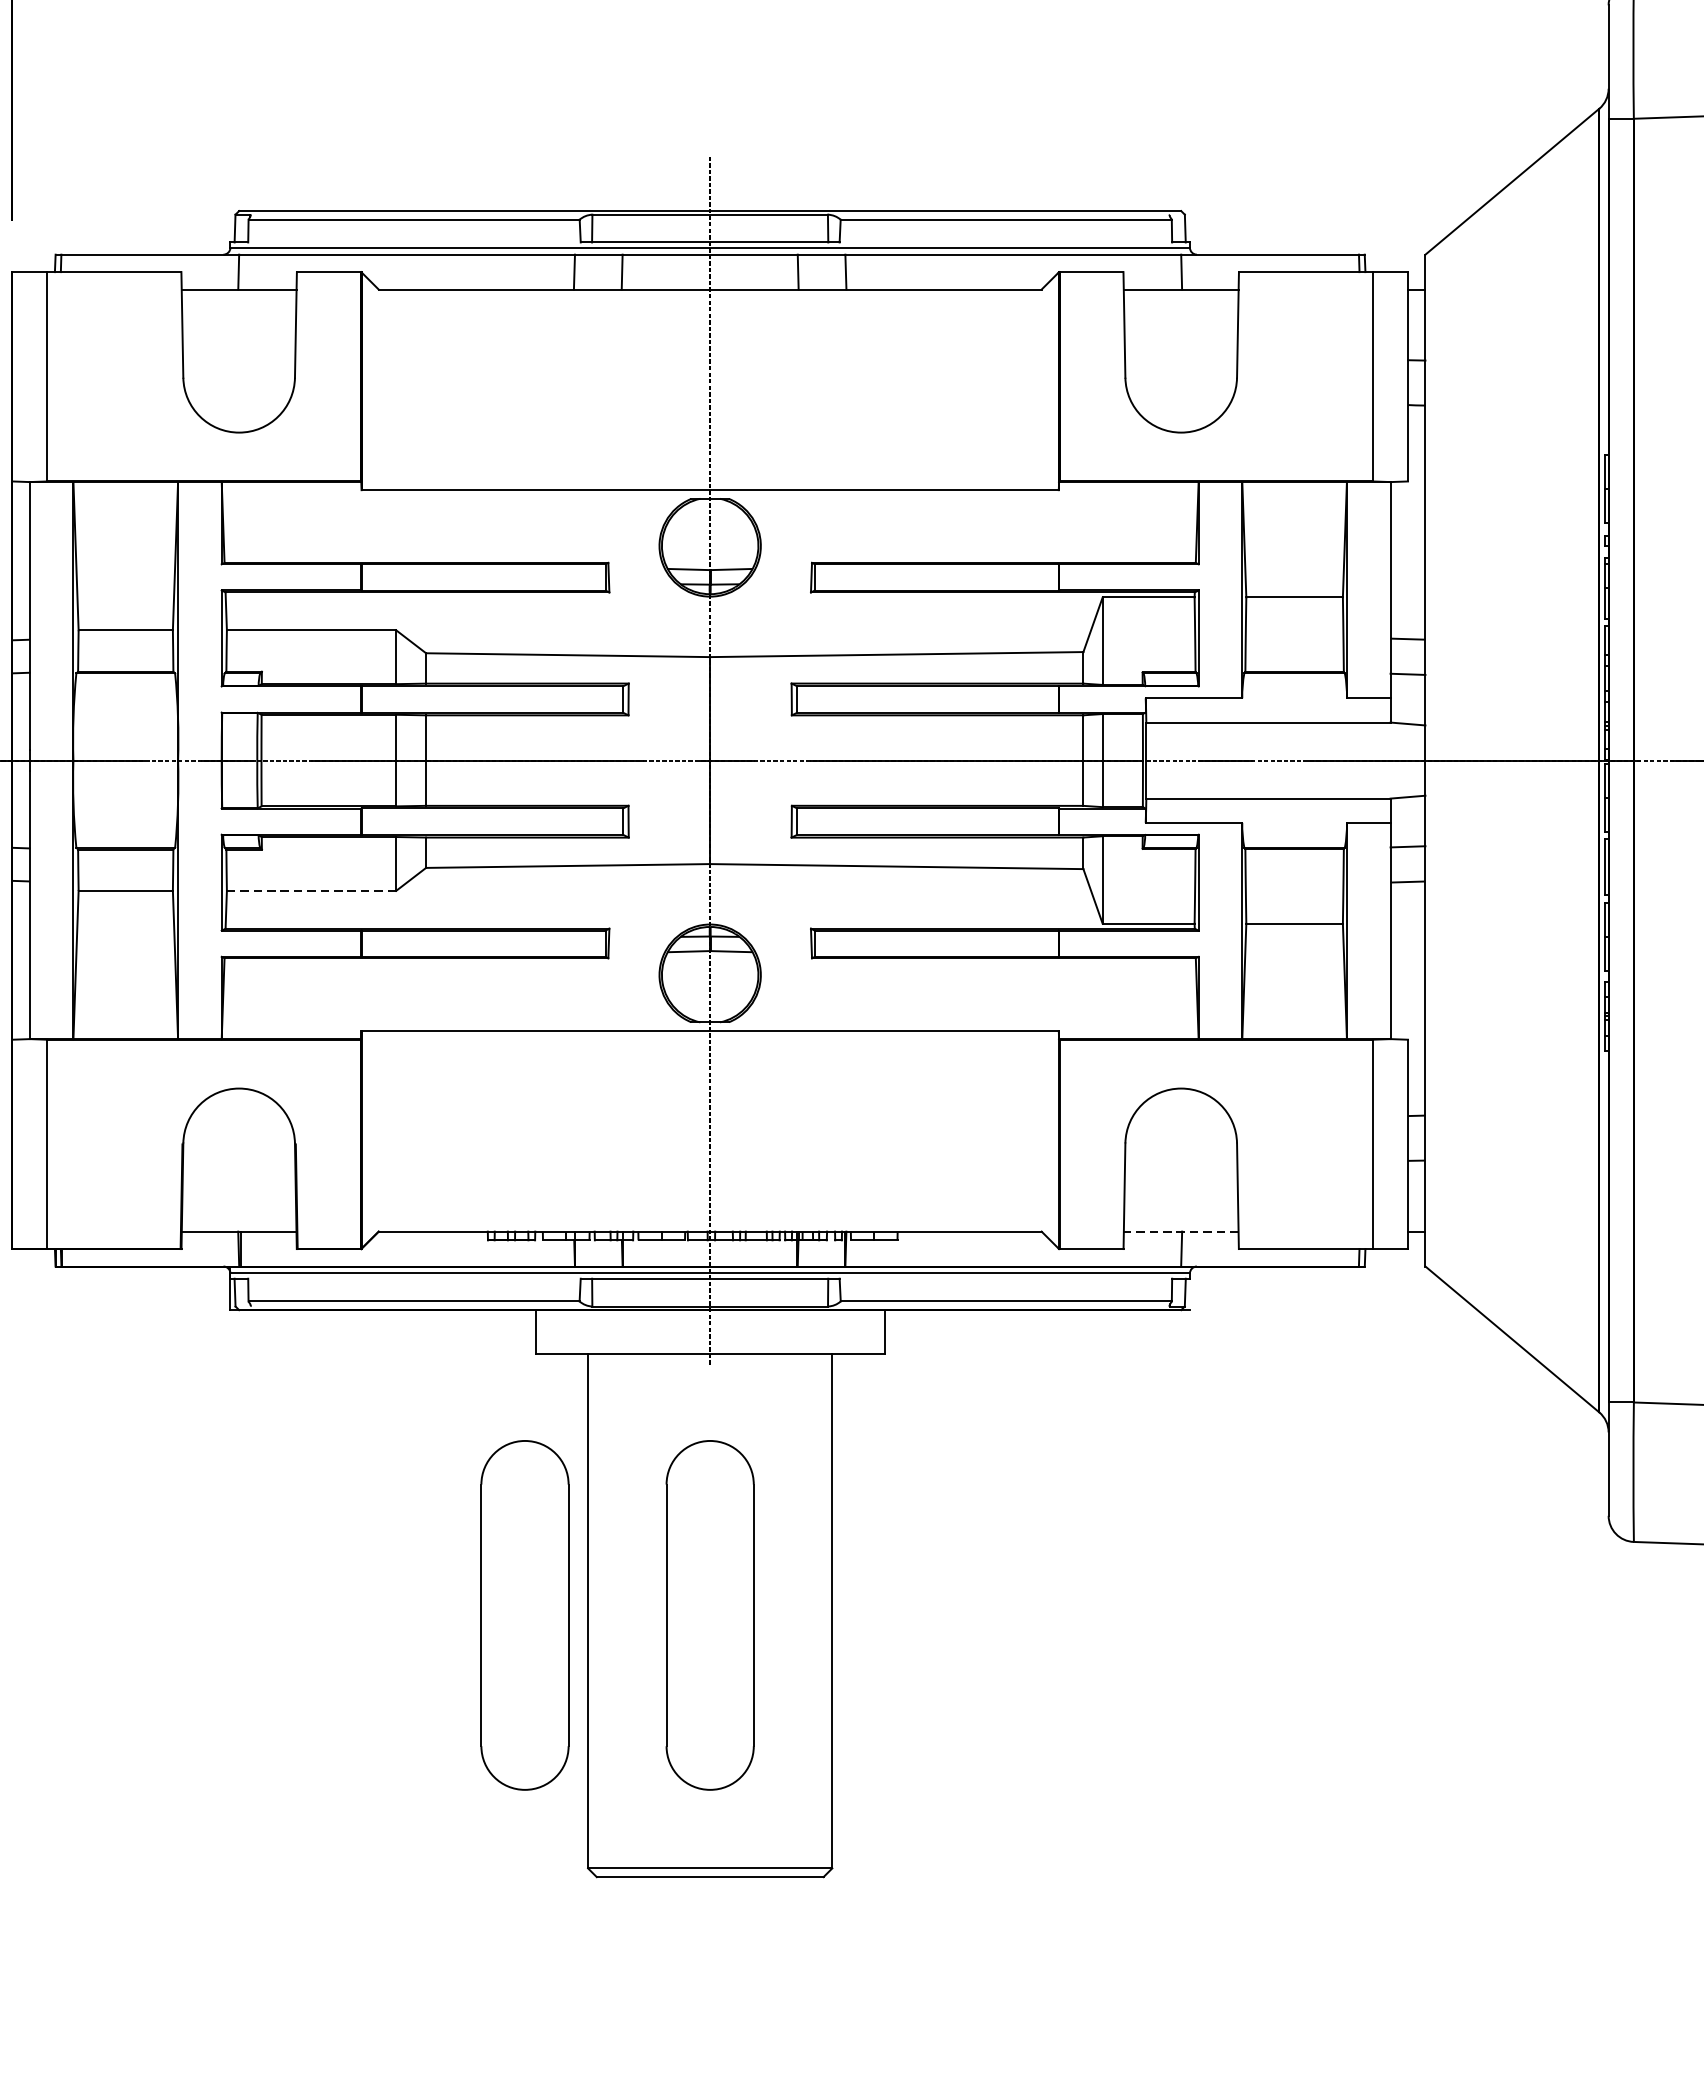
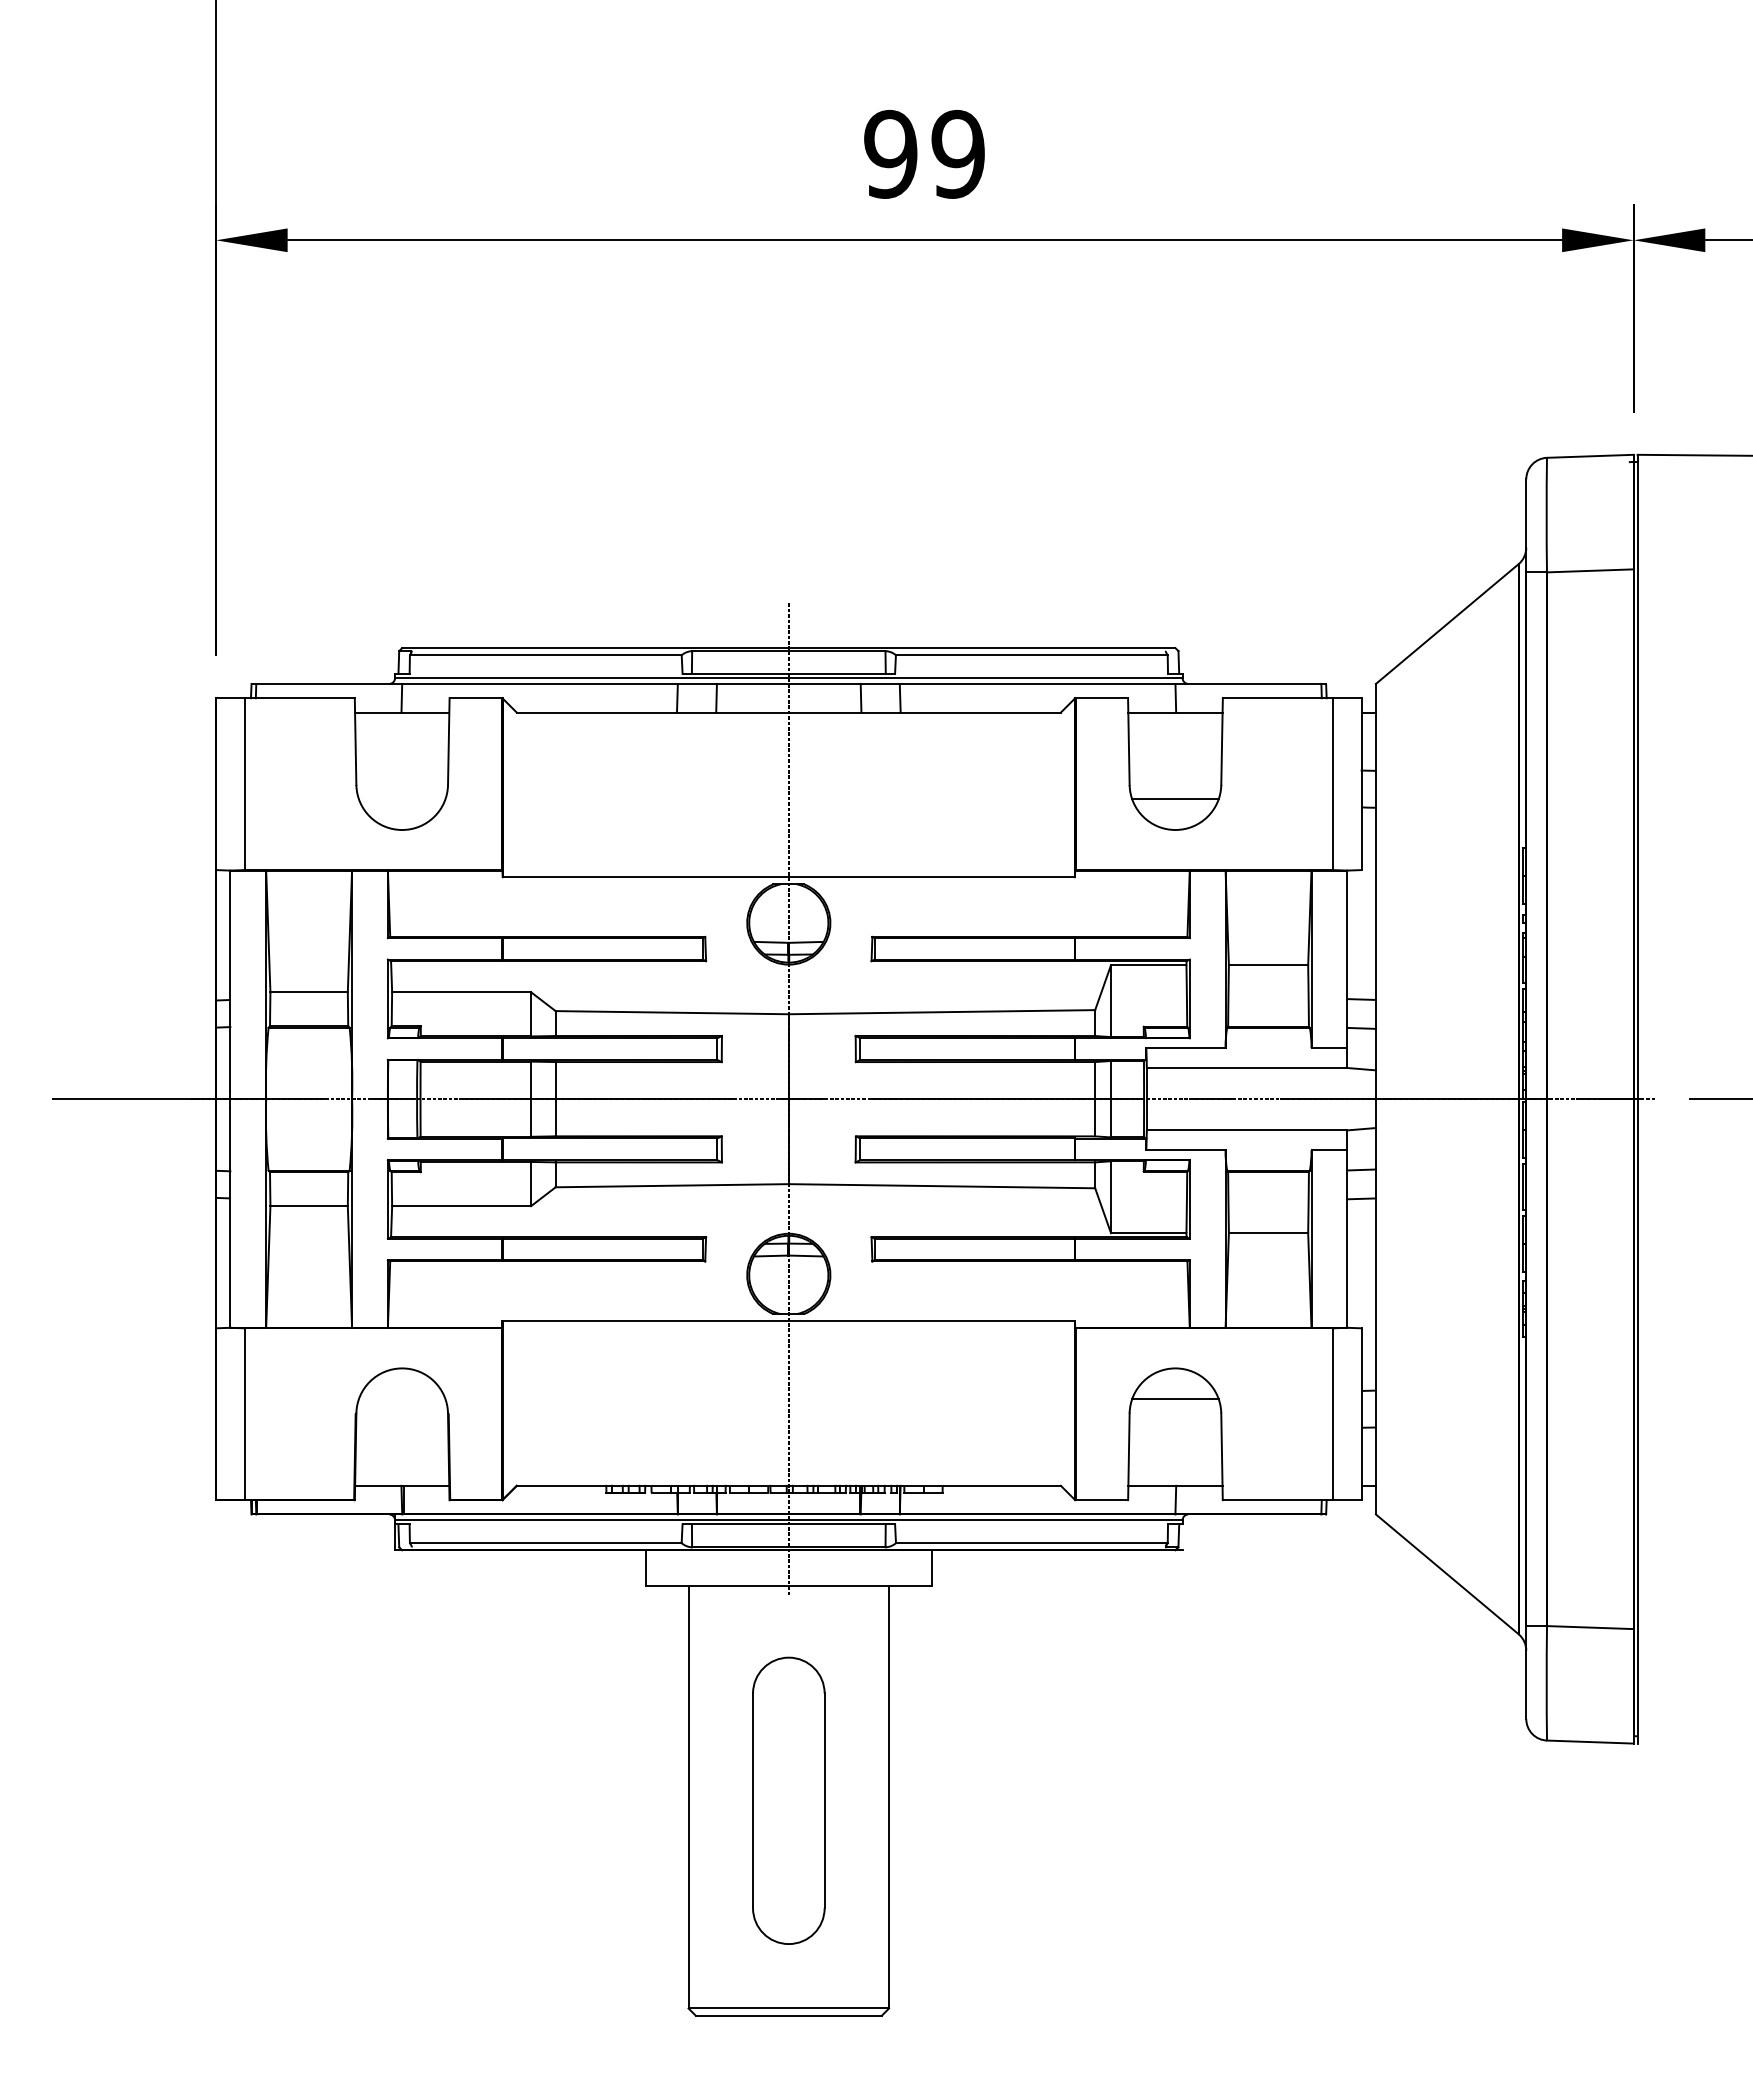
line: (1181, 395) -> (1175, 799), added
line: (311, 891) -> (461, 1206), dashed -> solid
line: (1181, 1126) -> (1175, 1399), added
line: (1180, 1231) -> (1174, 1485), dashed -> solid
part: (524, 1614) -> (636, 1800), removed

